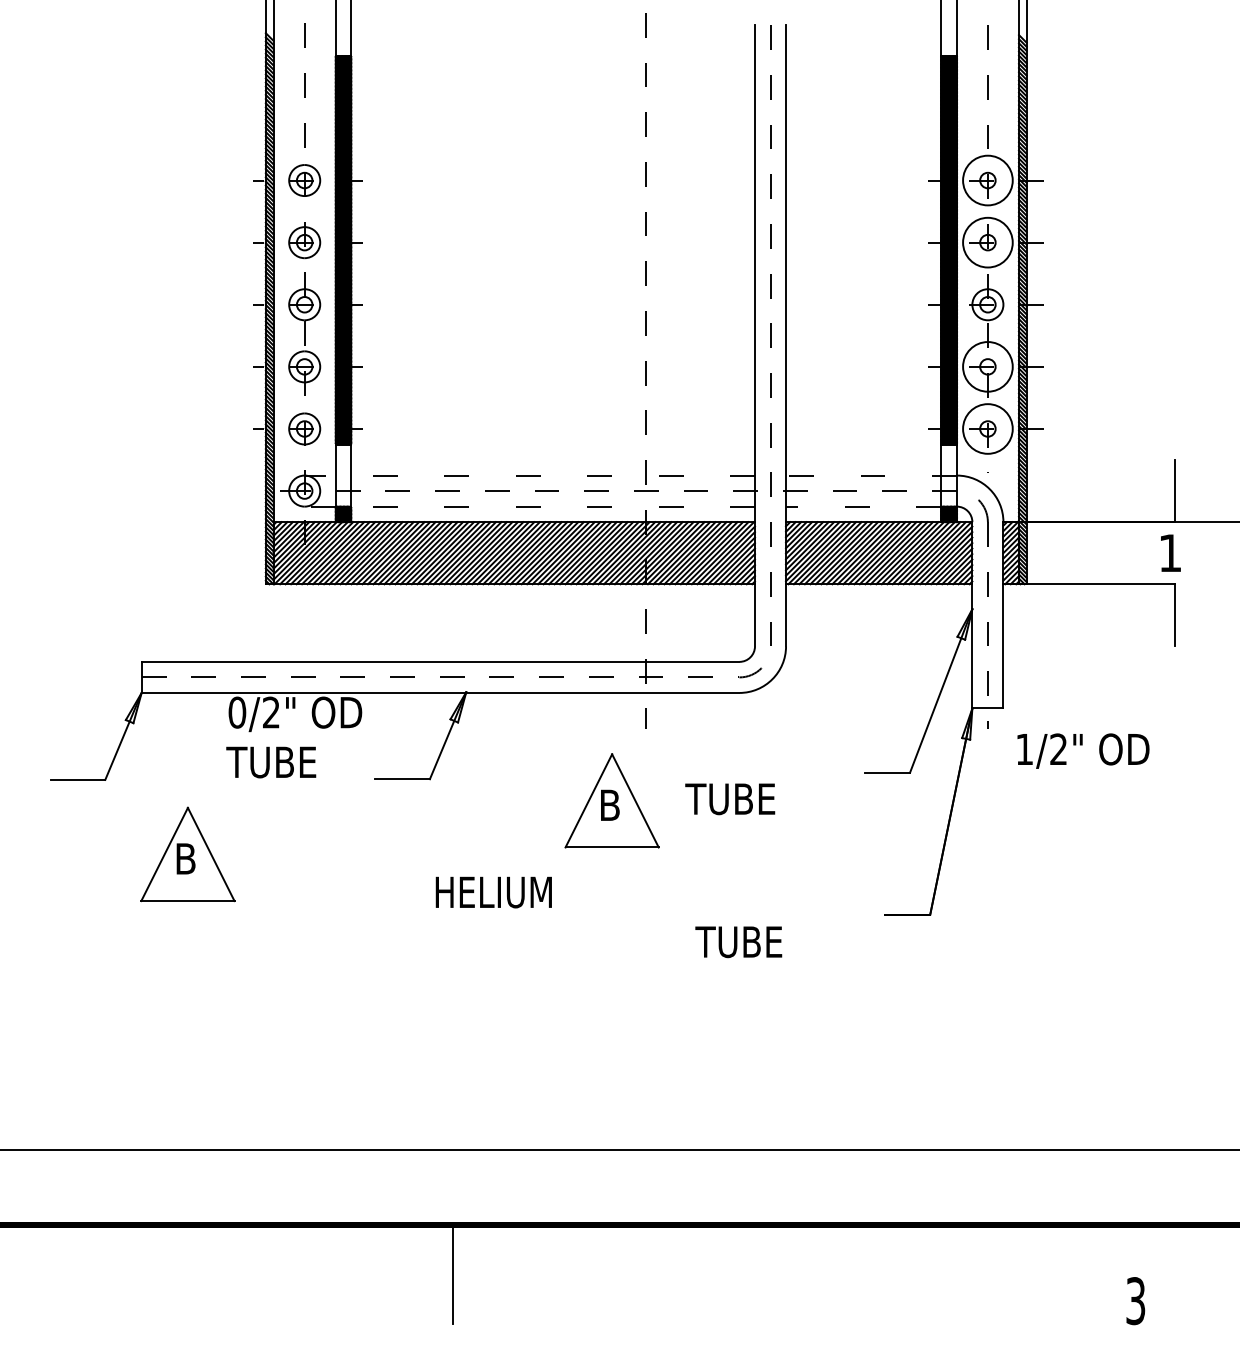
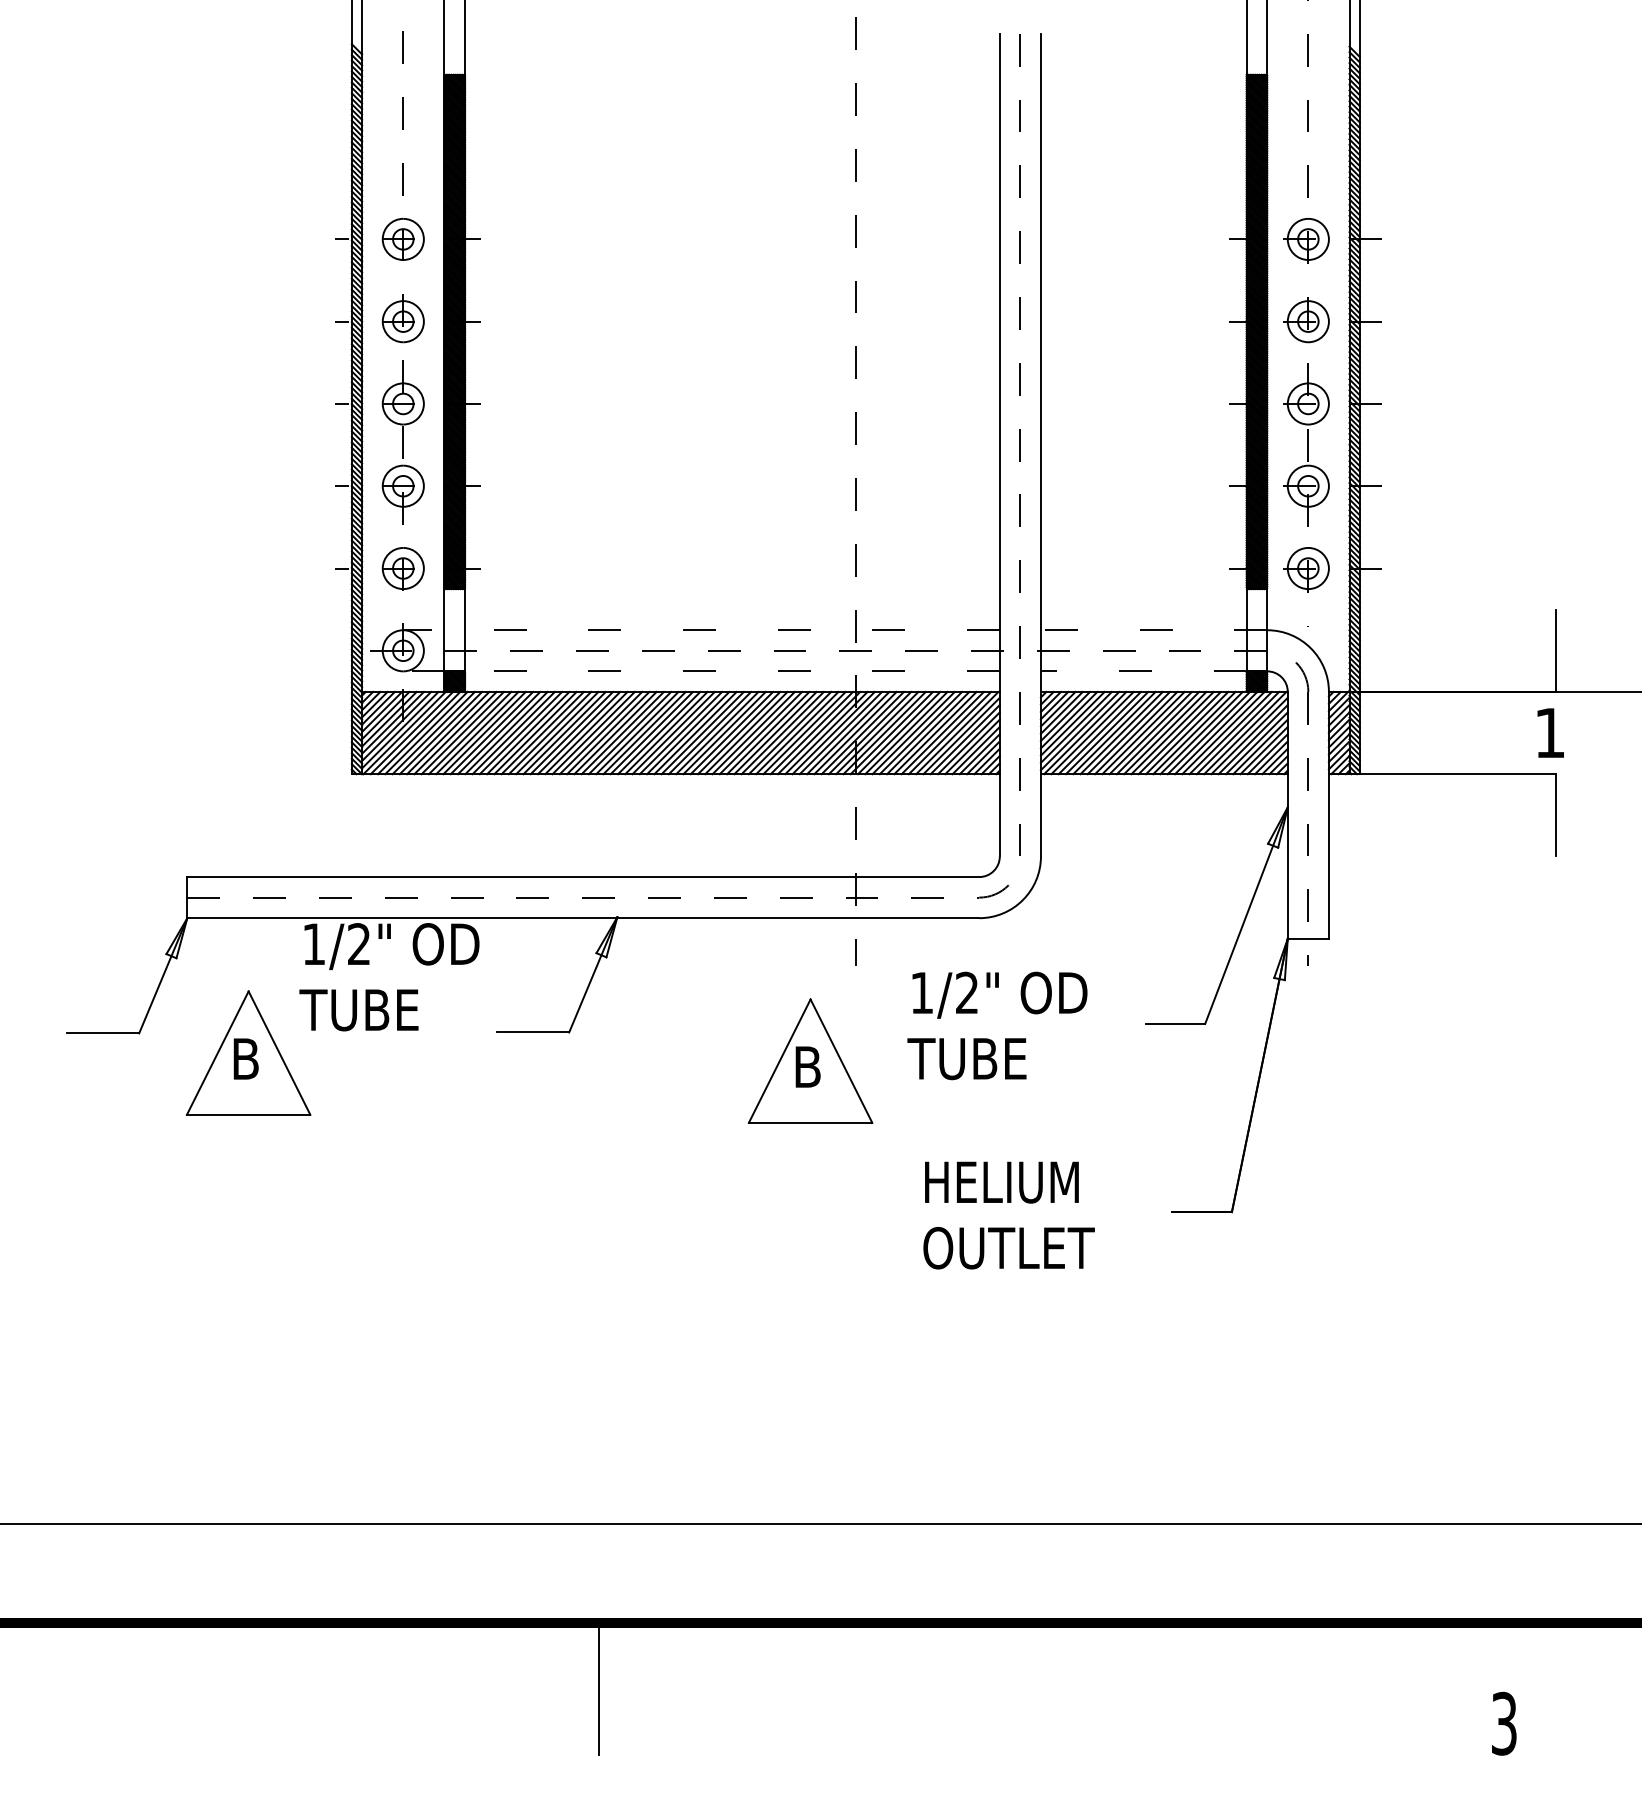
circle: (987, 179) -> (1307, 238), size x0.62
circle: (987, 242) -> (1307, 321), size x0.62
circle: (987, 366) -> (1307, 485), size x0.62
circle: (987, 428) -> (1307, 568), size x0.62
text: (236, 712) -> (313, 944), 0/2" -> 1/2"
text: (1083, 750) -> (999, 994), moved
part: (187, 853) -> (248, 1052), moved
text: (493, 892) -> (1001, 1182), moved
text: (760, 941) -> (1007, 1247), TUBE -> OUTLET

